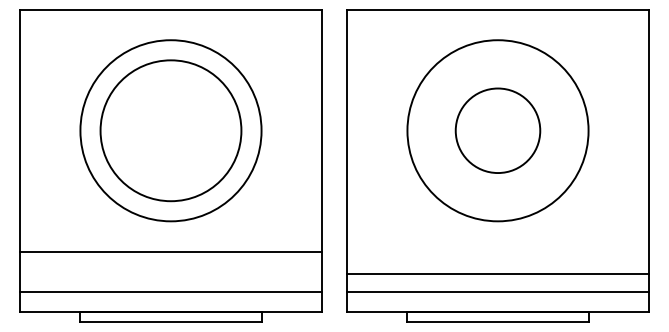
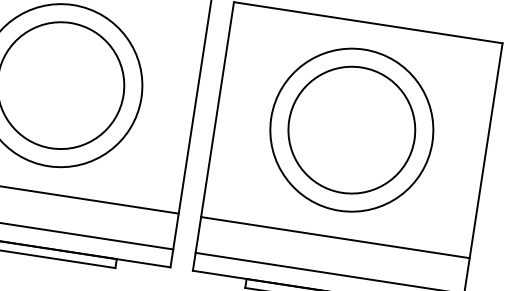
circle: (497, 130) -> (351, 129), size x1.67
line: (497, 273) -> (334, 237), moved

